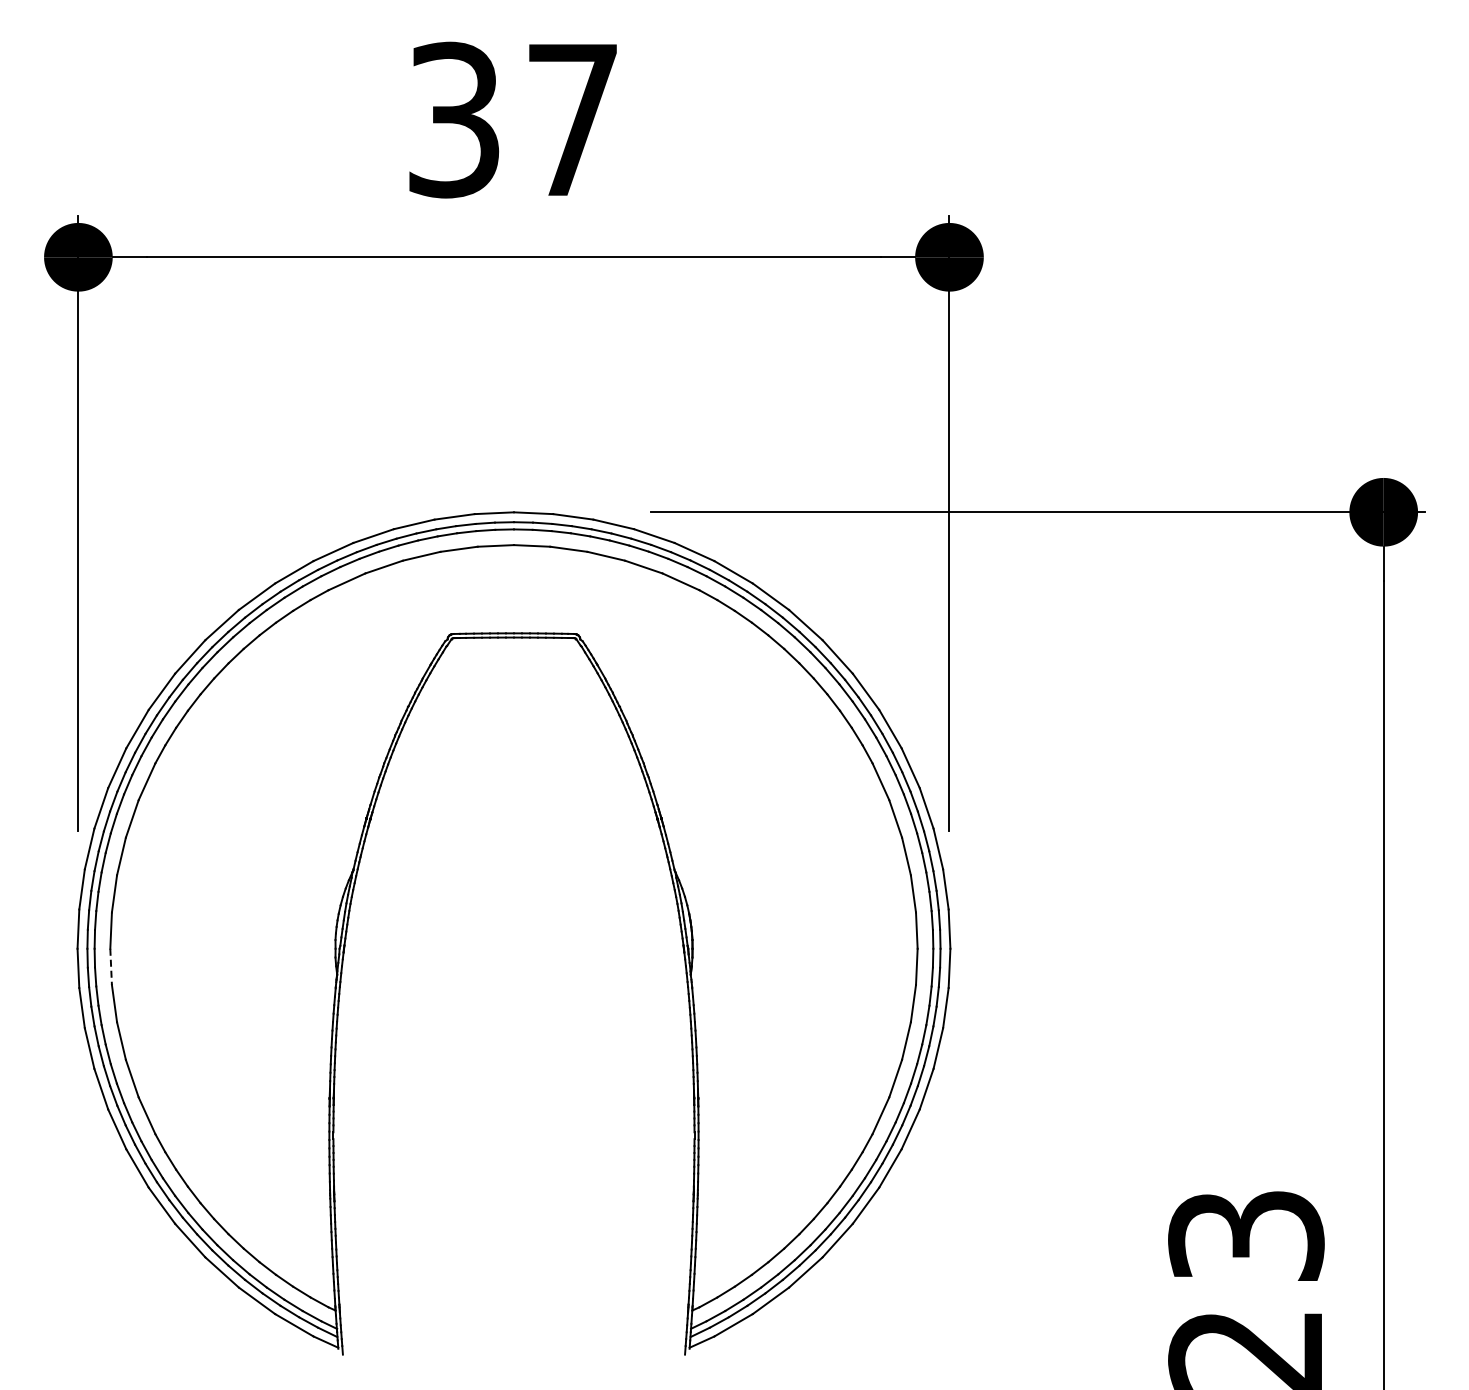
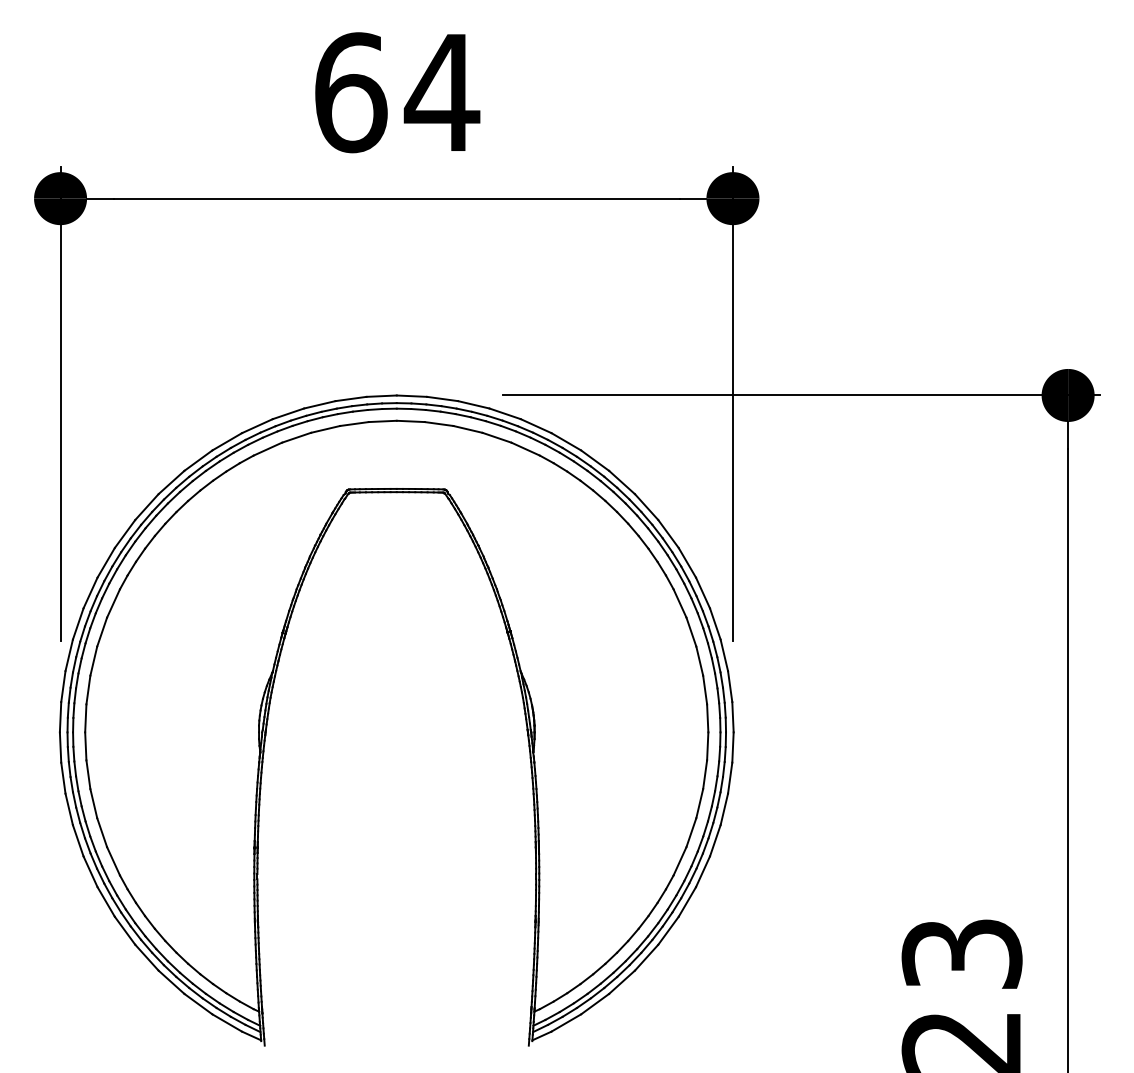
text: (515, 119) -> (397, 92), 37 -> 64
line: (111, 967) -> (86, 746), dashed -> solid

